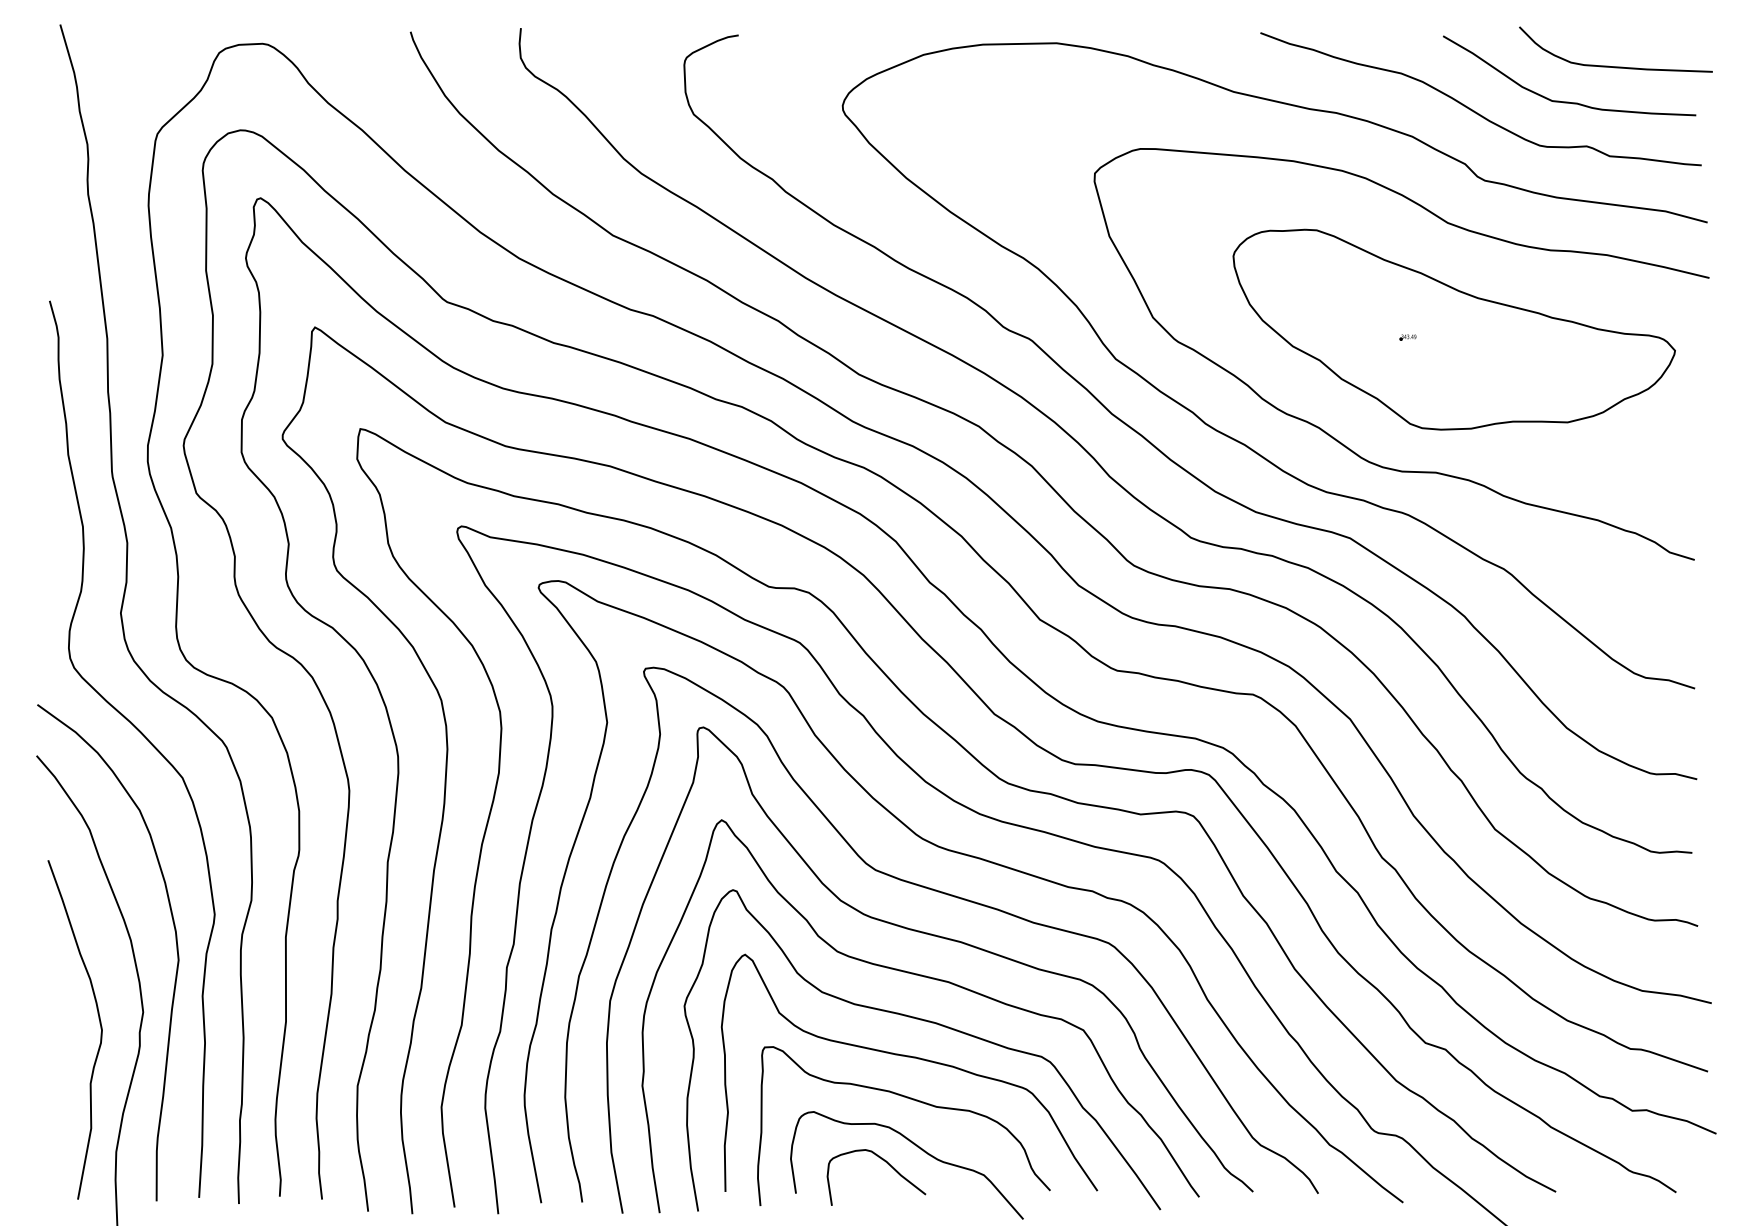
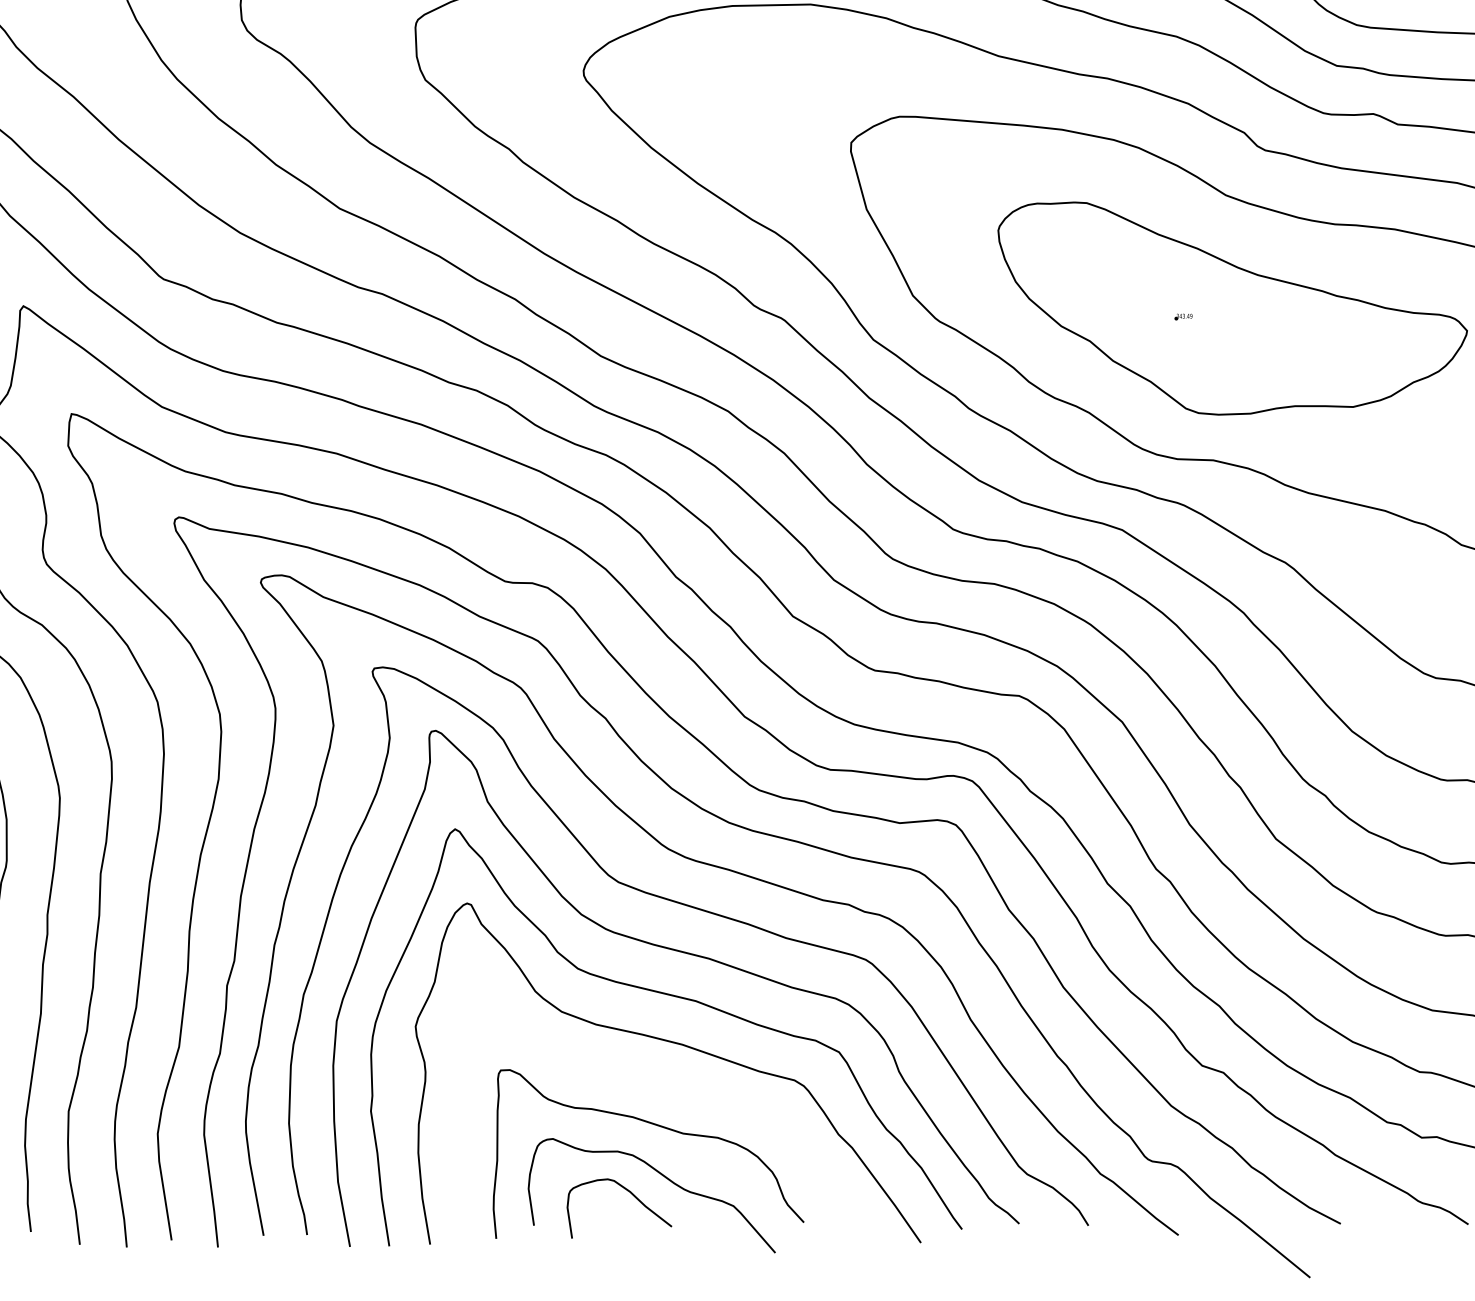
curve: (913, 1058) -> (658, 1082), removed

